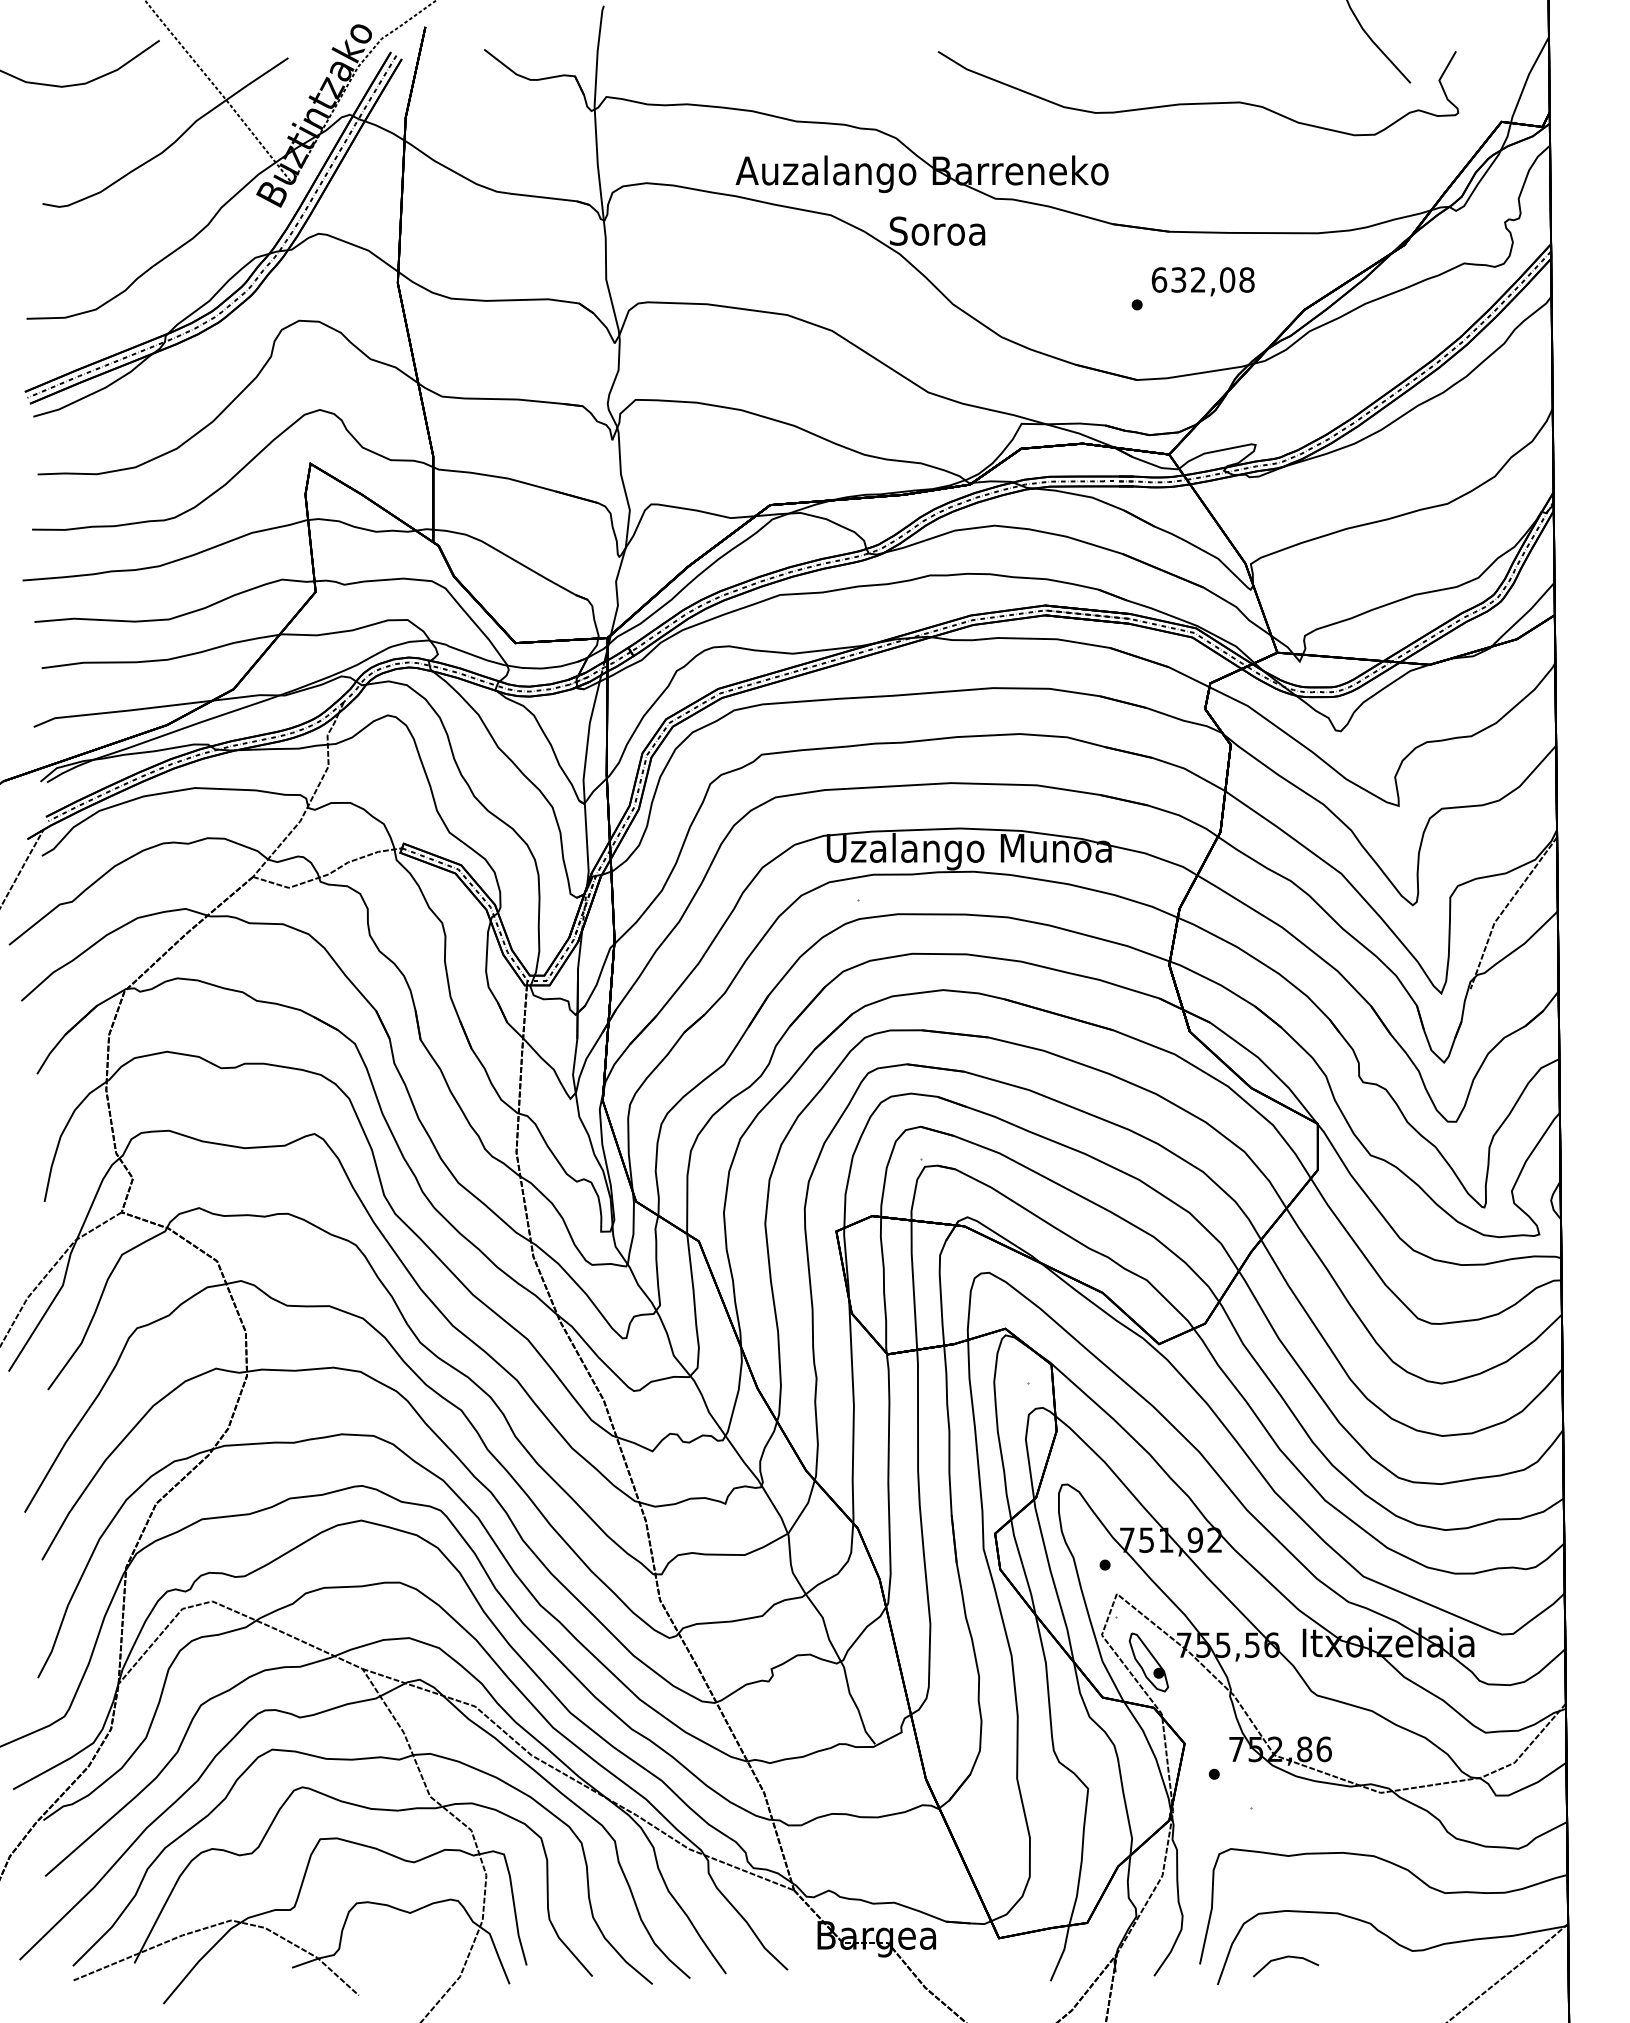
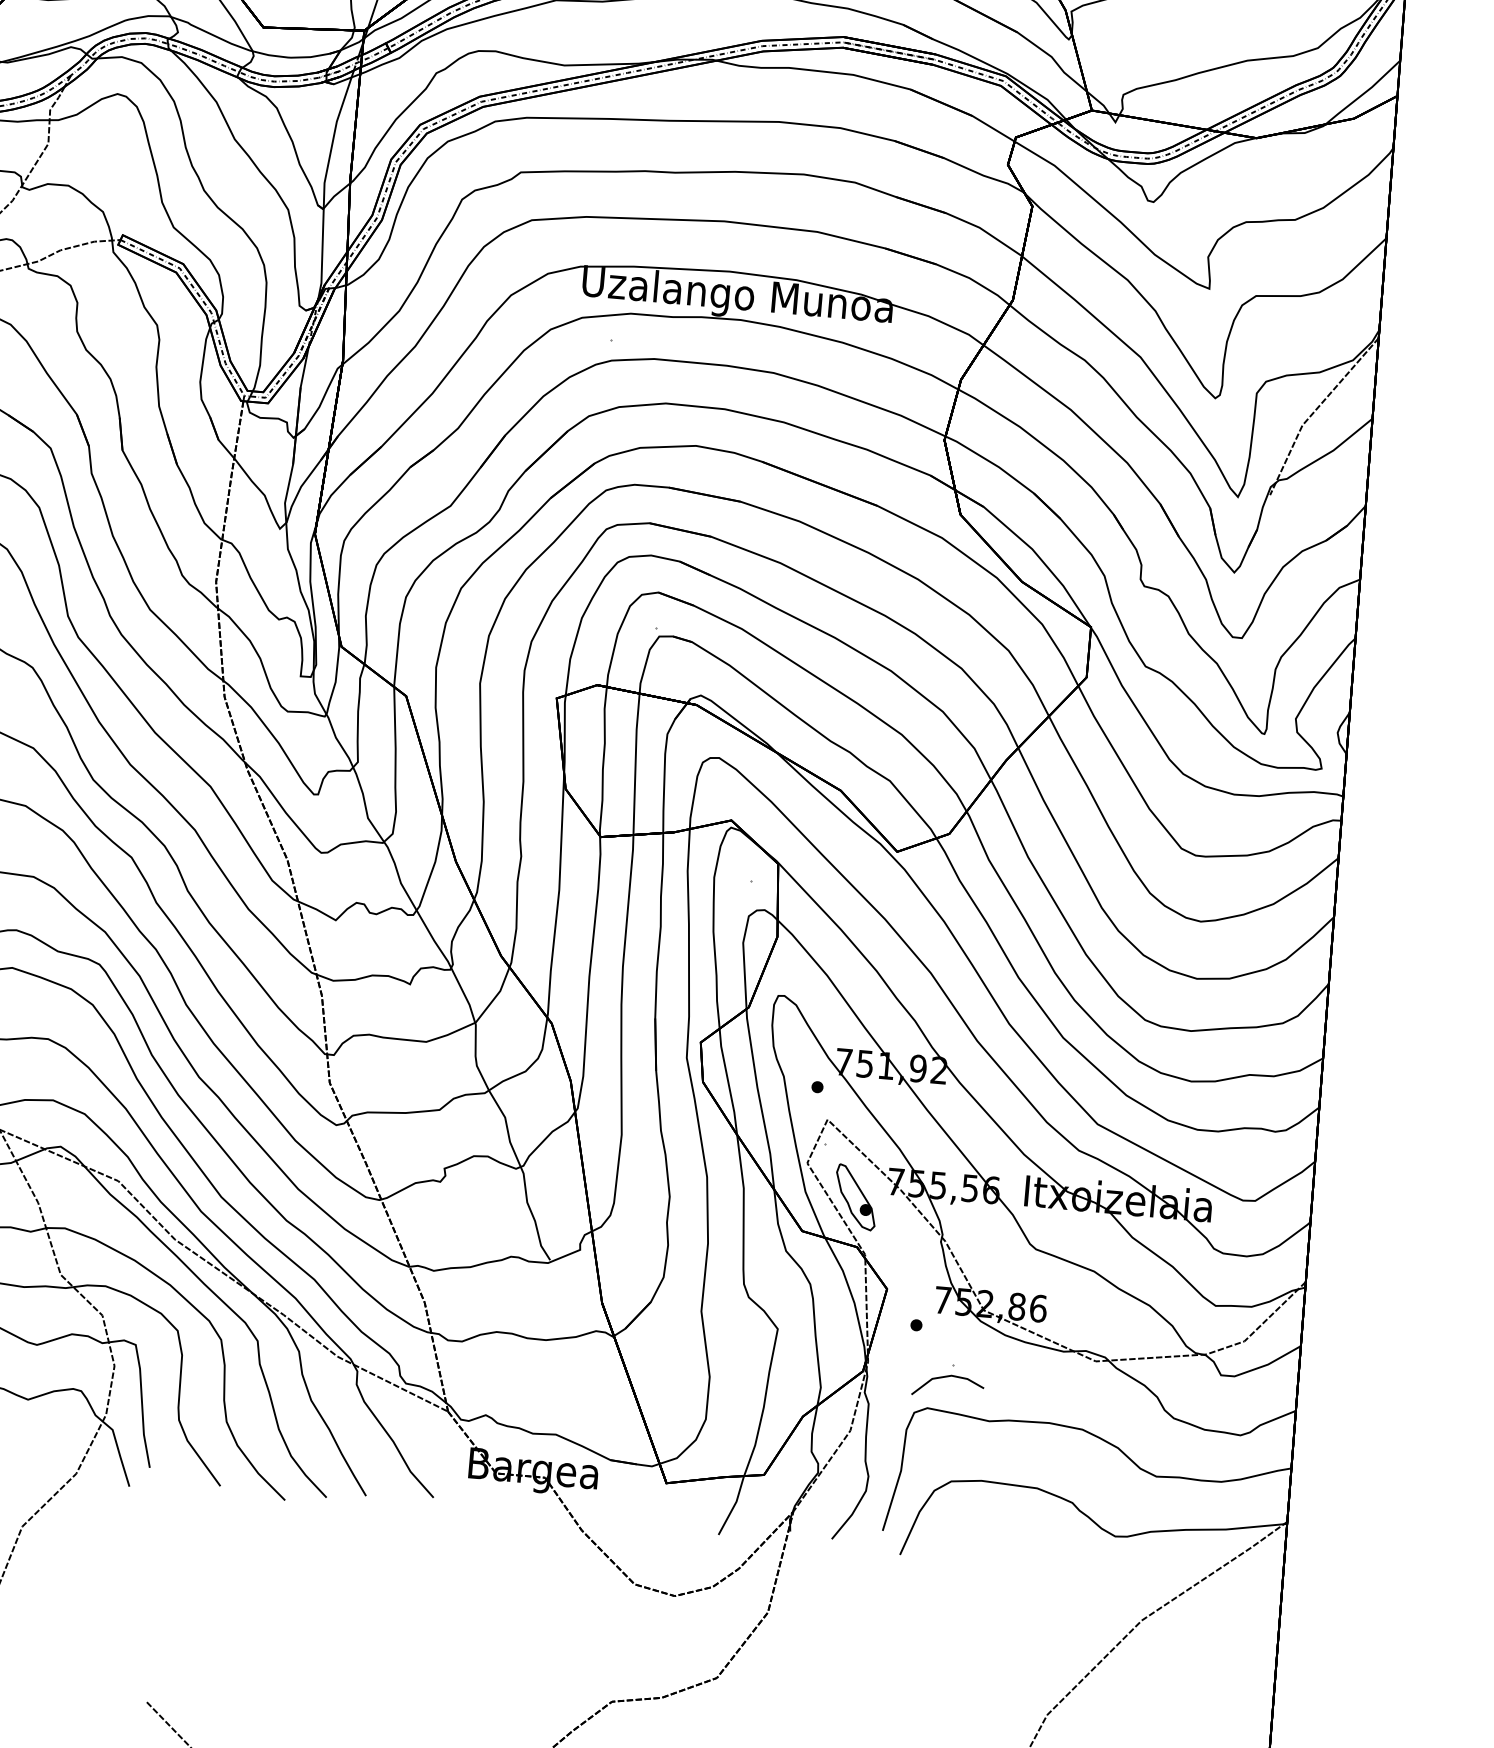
line: (1285, 1958) -> (948, 1377), moved

